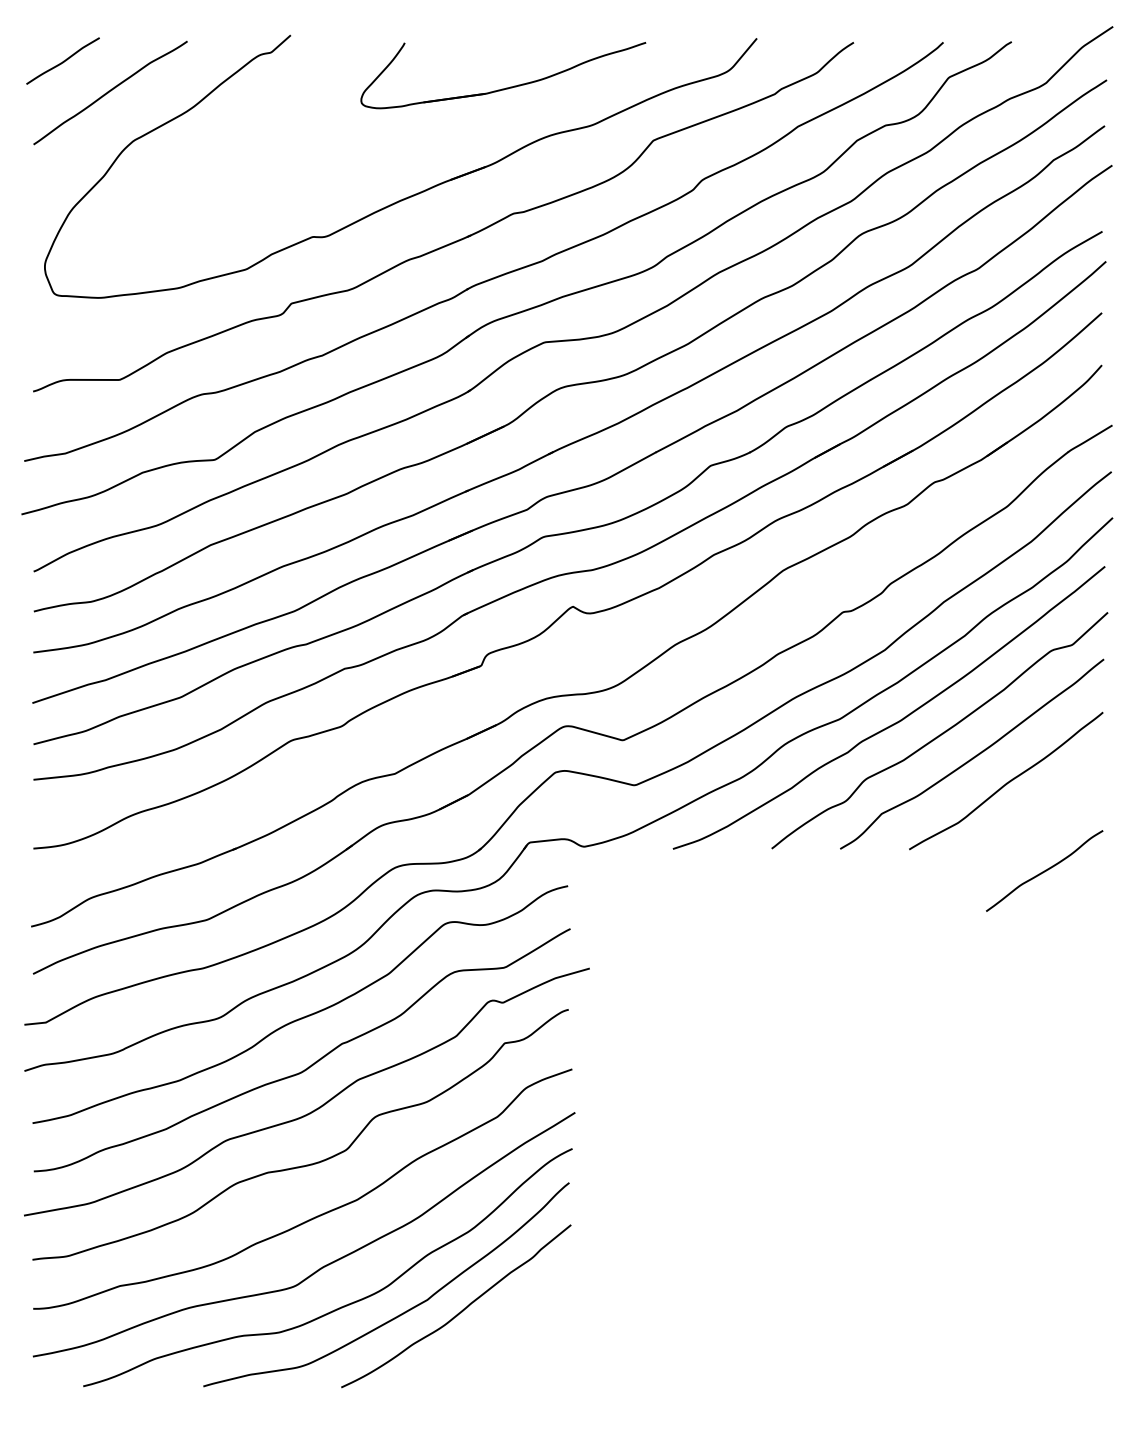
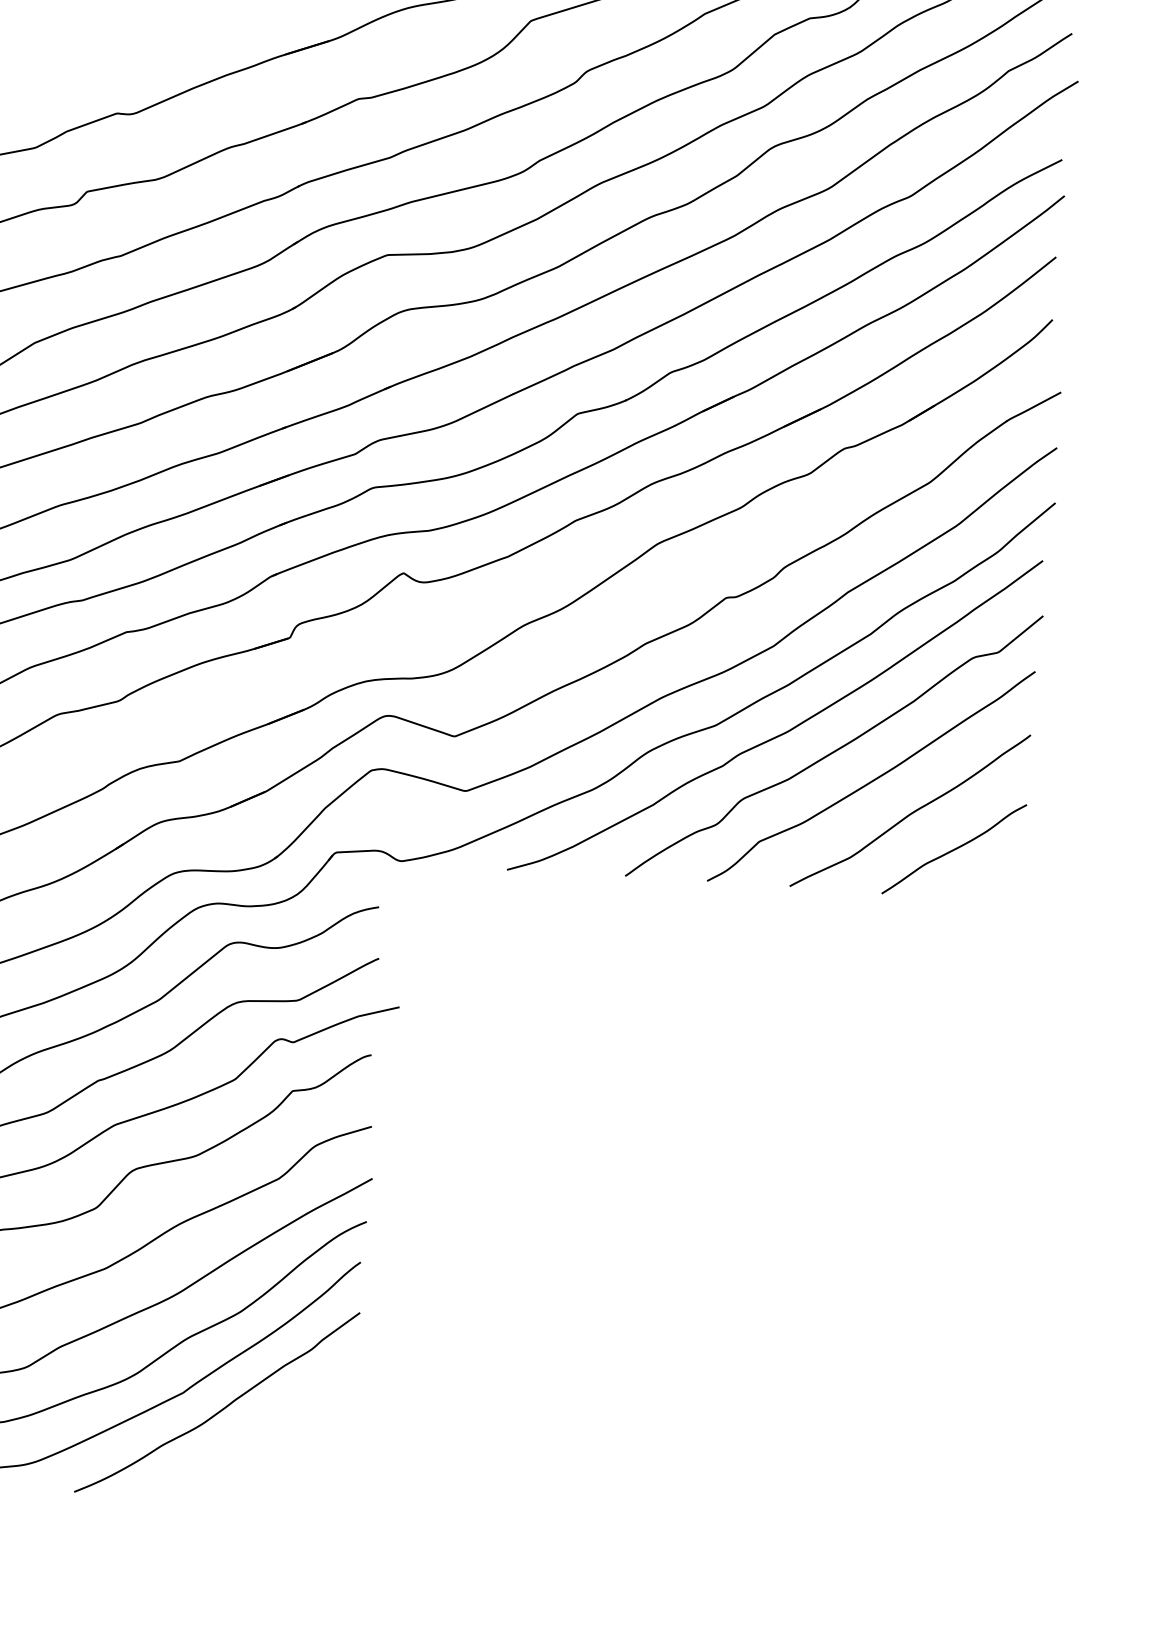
curve: (1044, 870) -> (954, 848), moved

